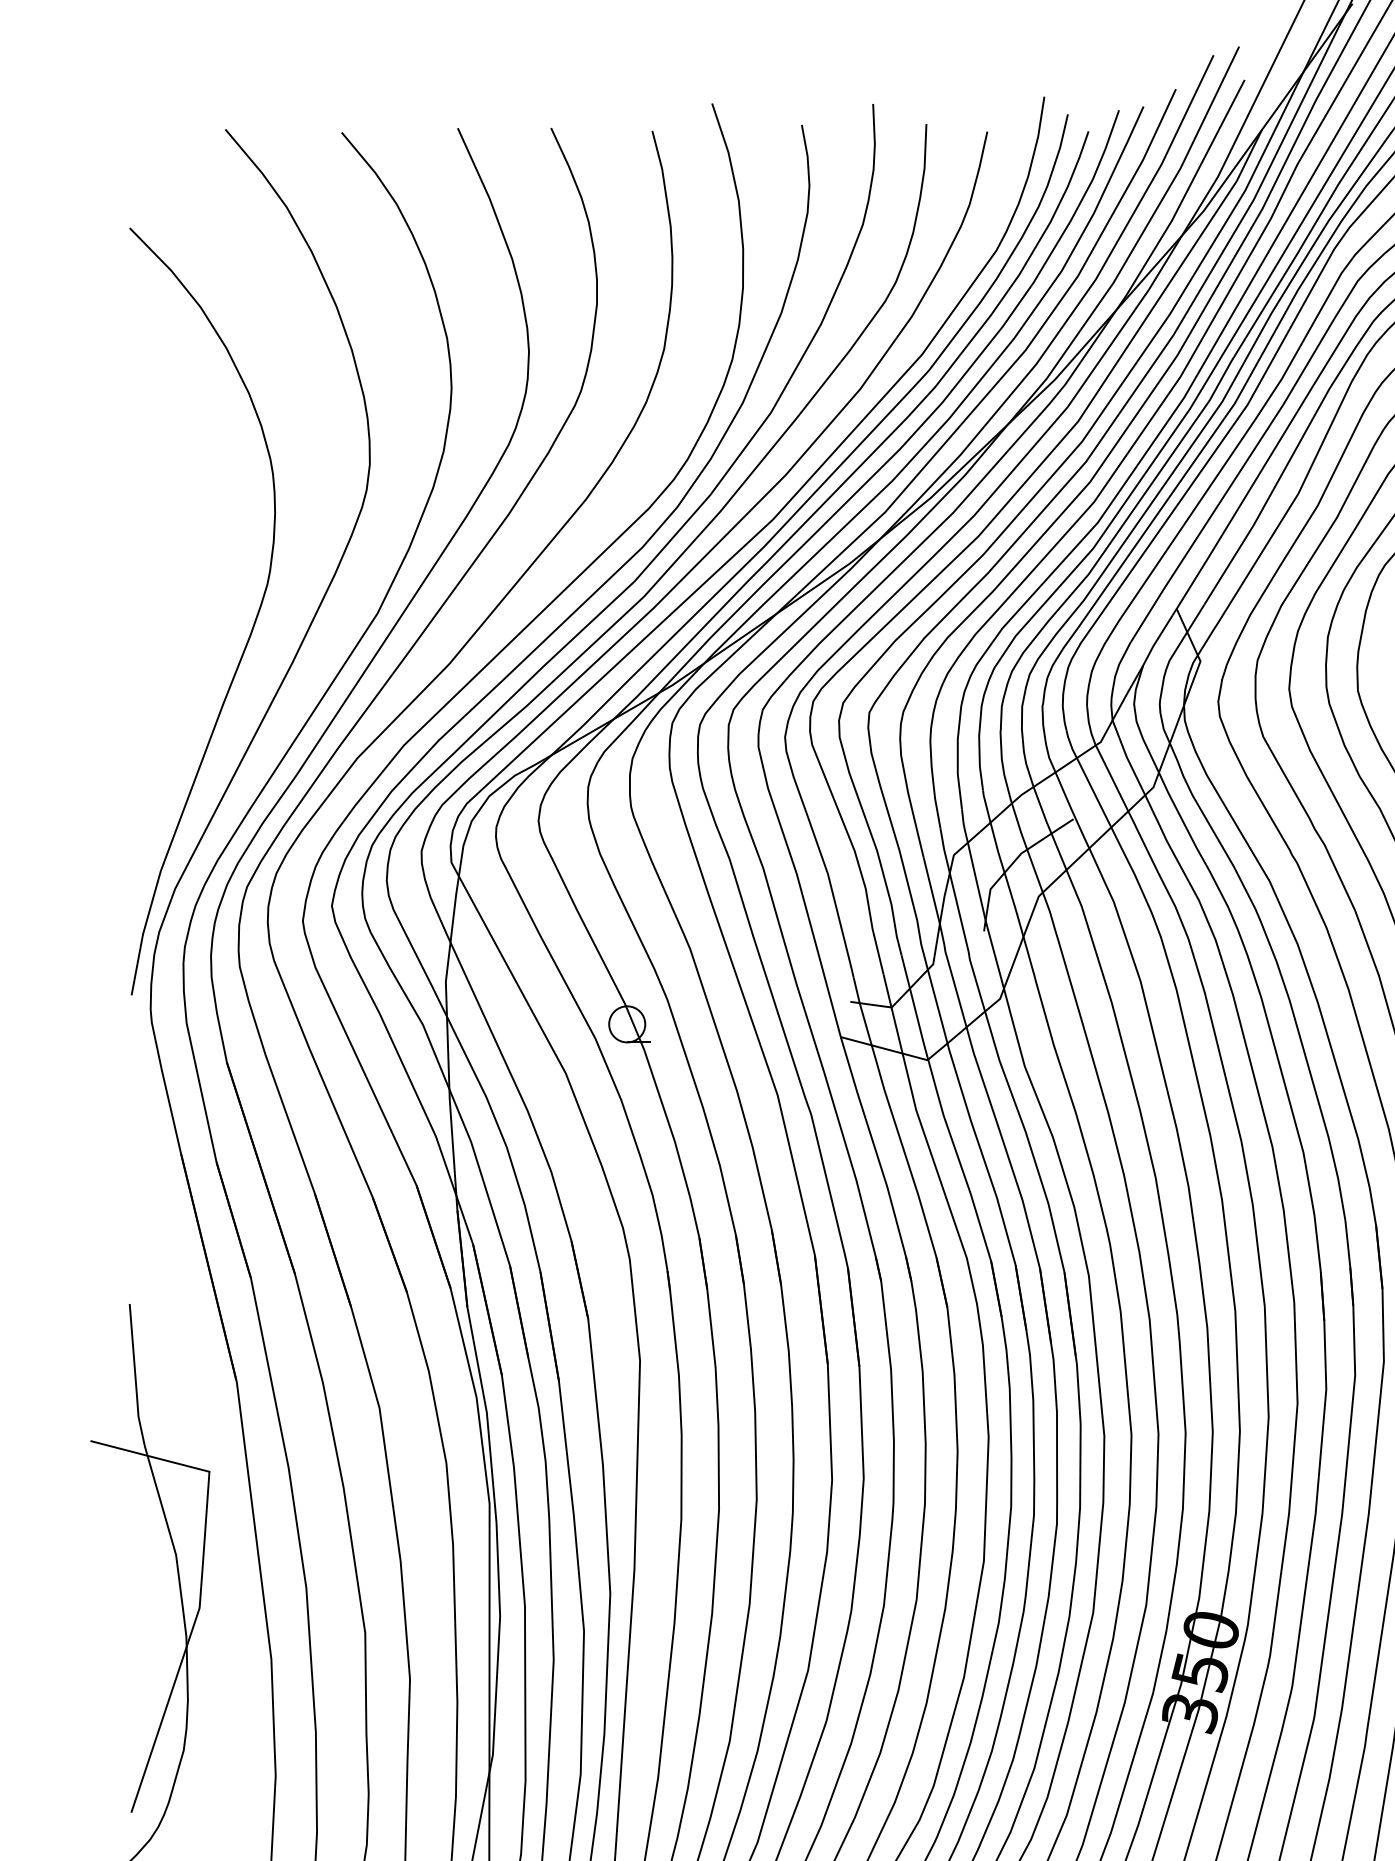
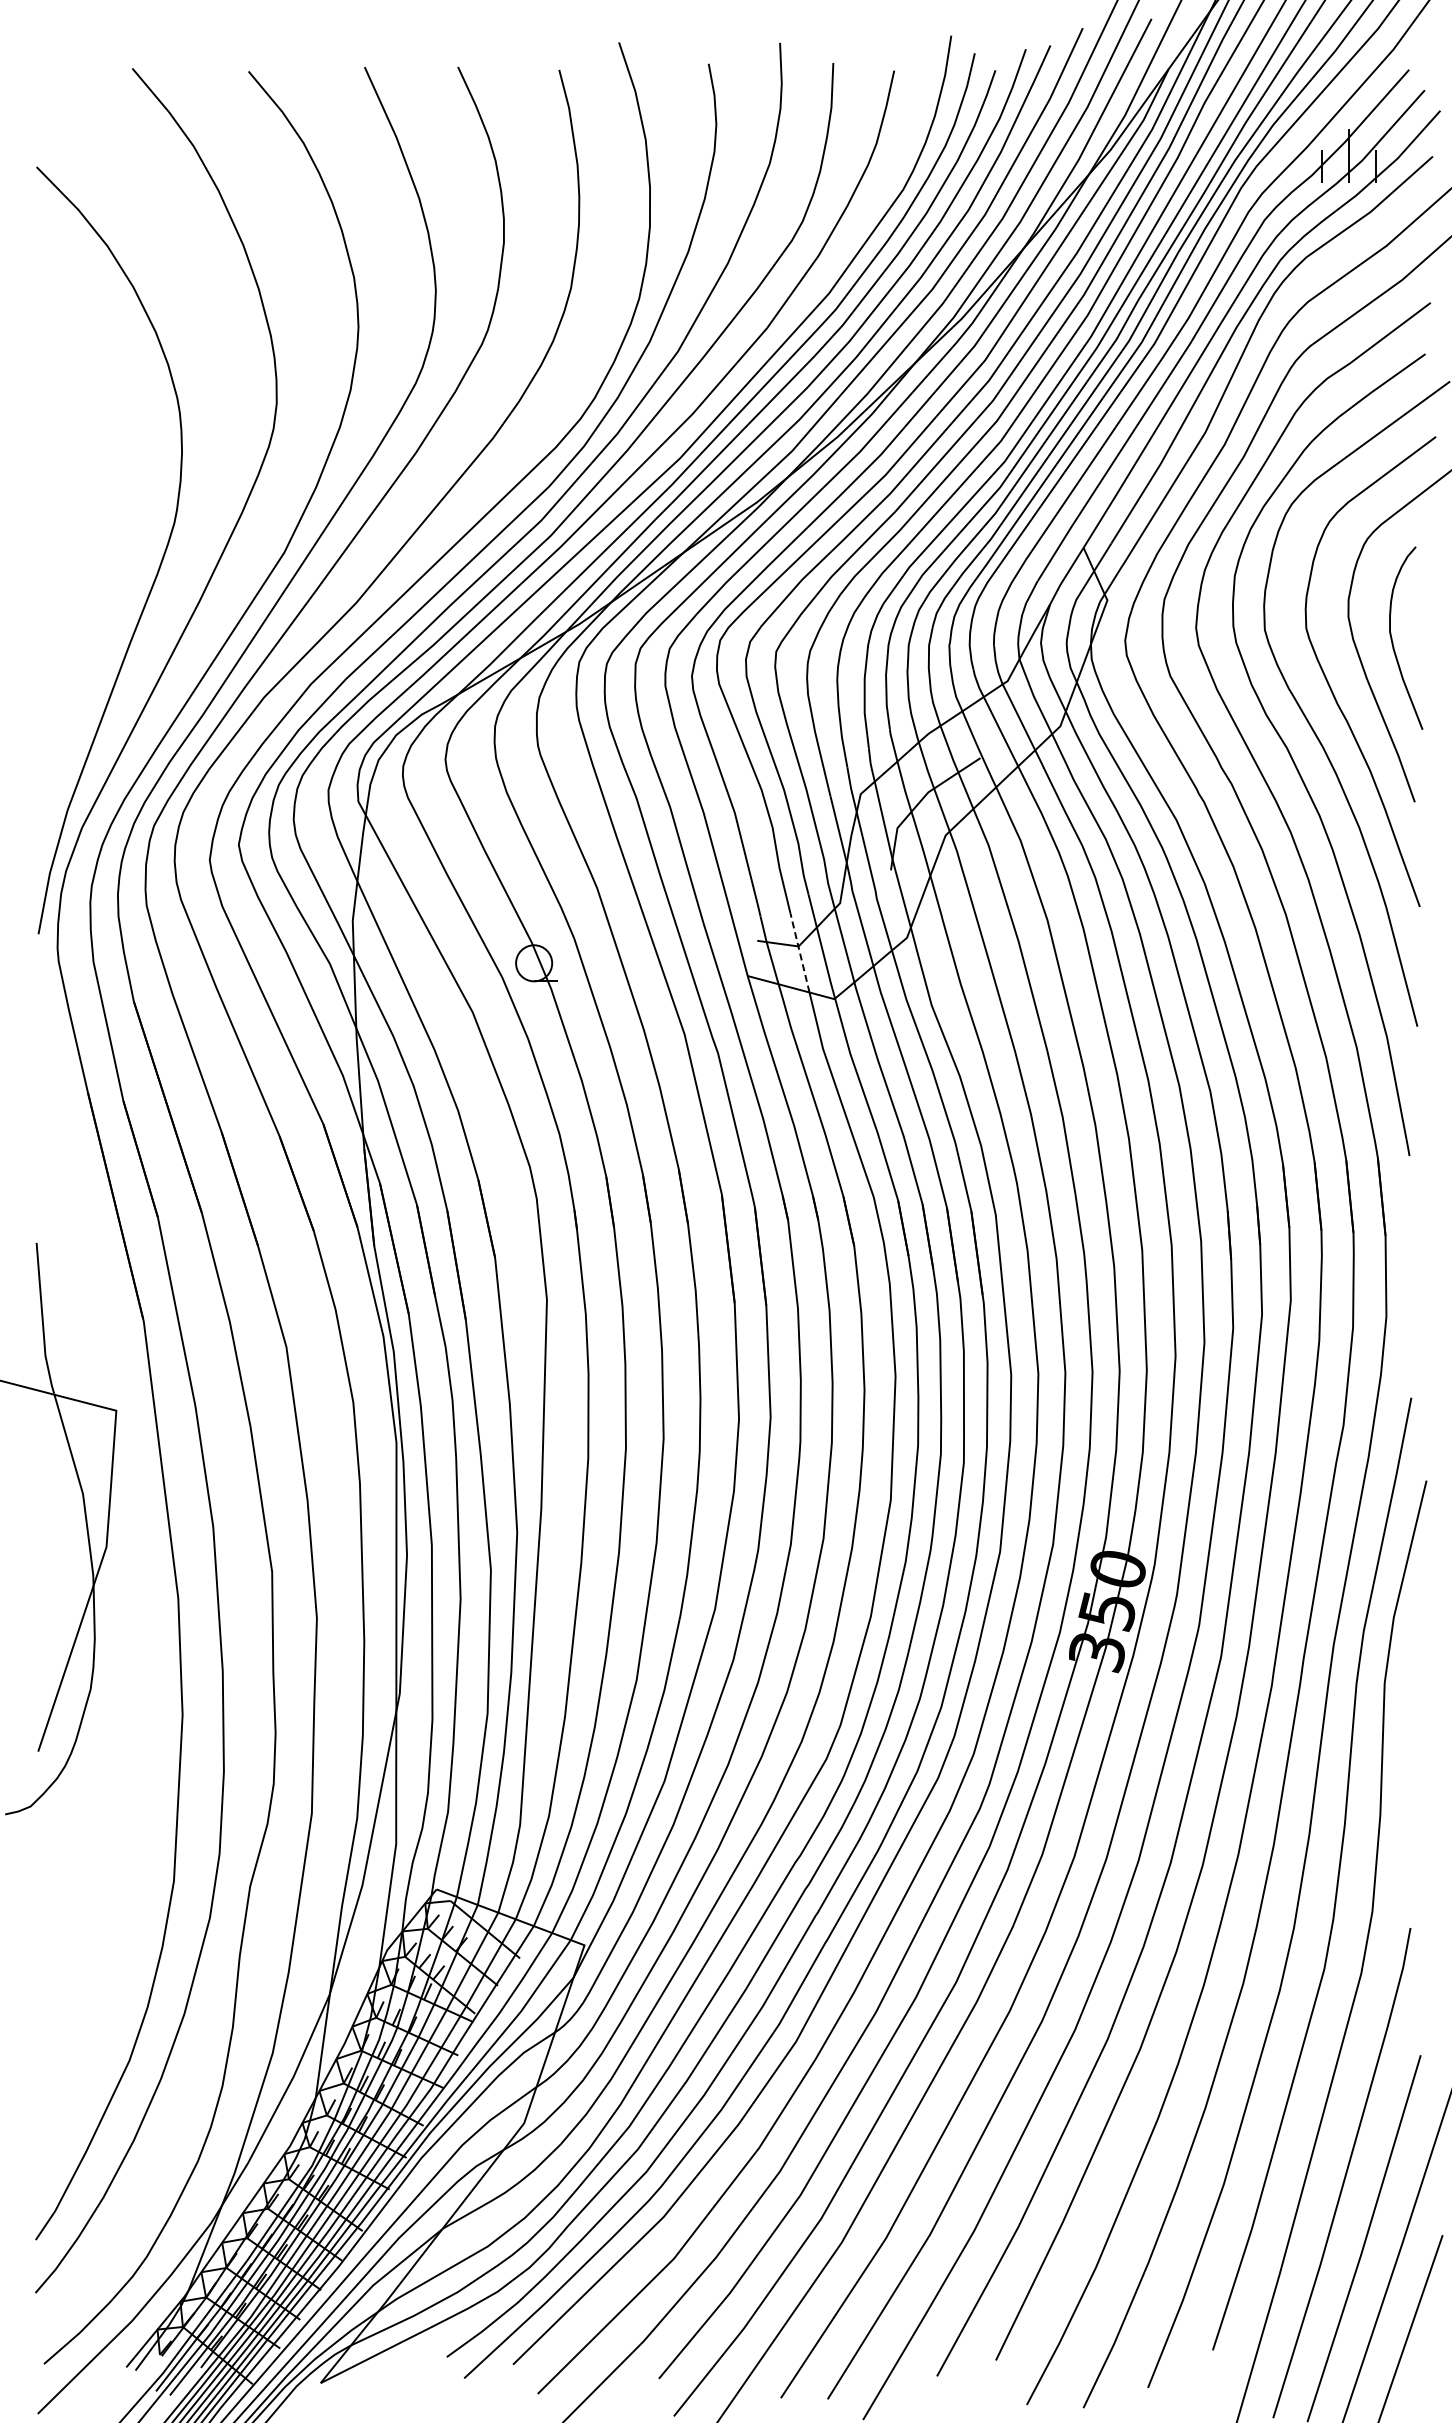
line: (892, 1013) -> (799, 952), solid -> dashed

